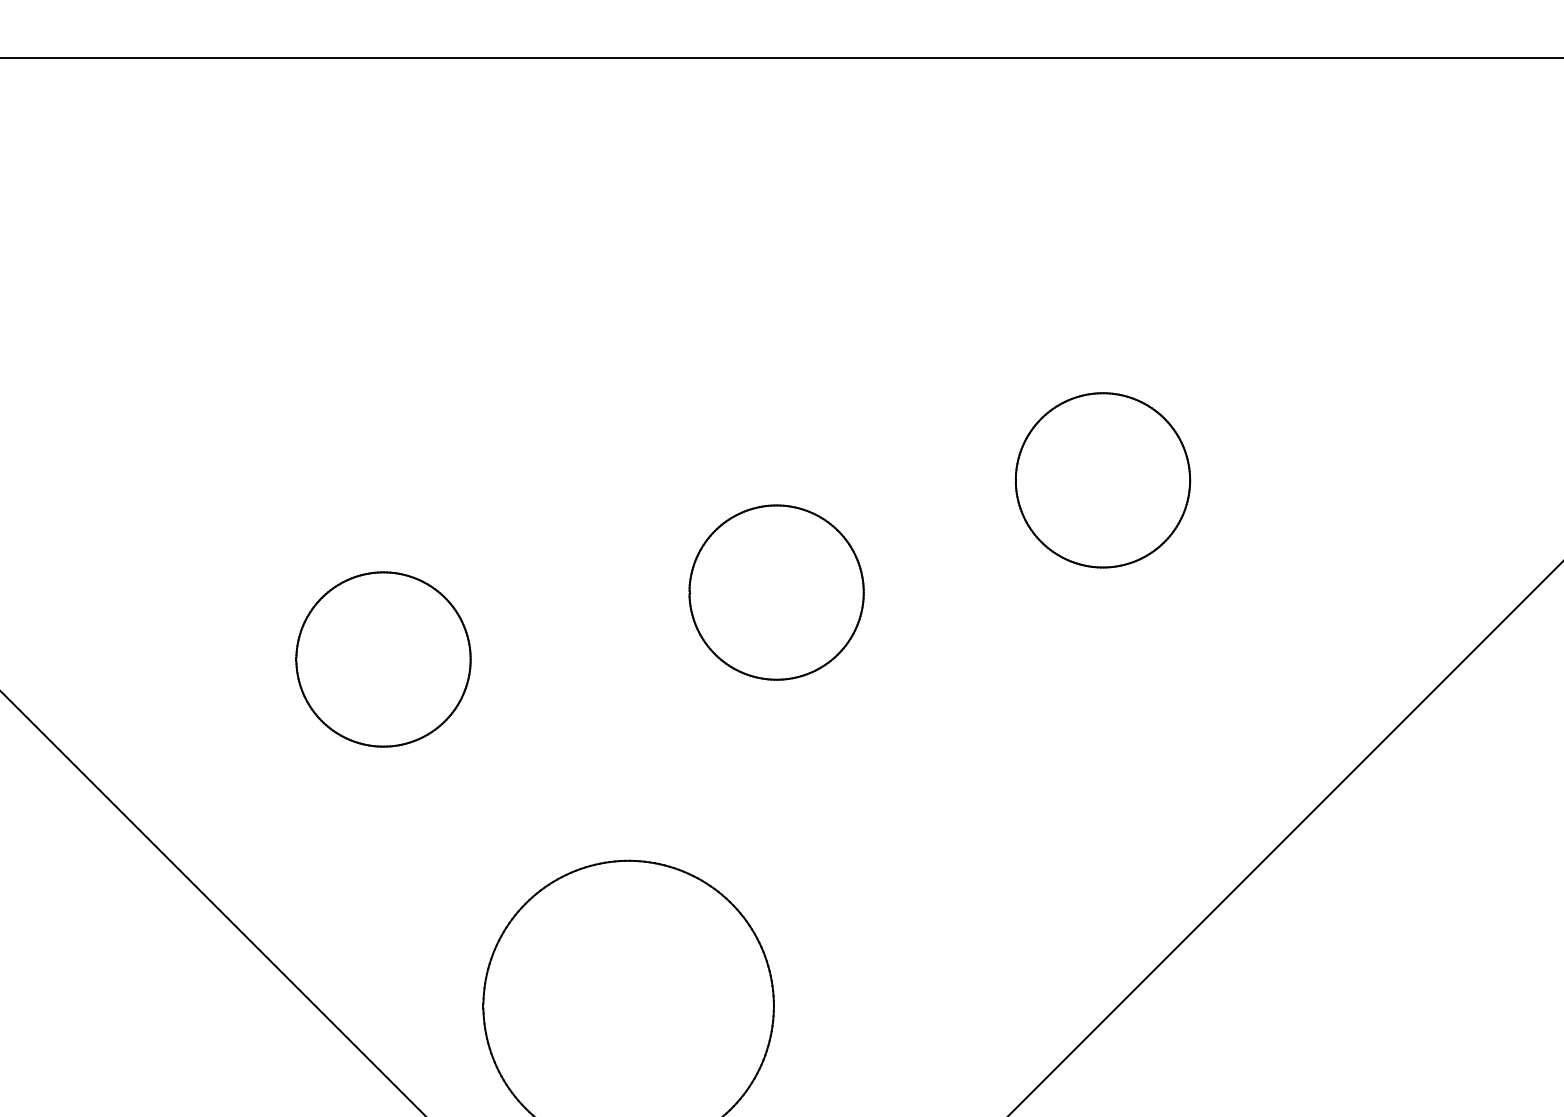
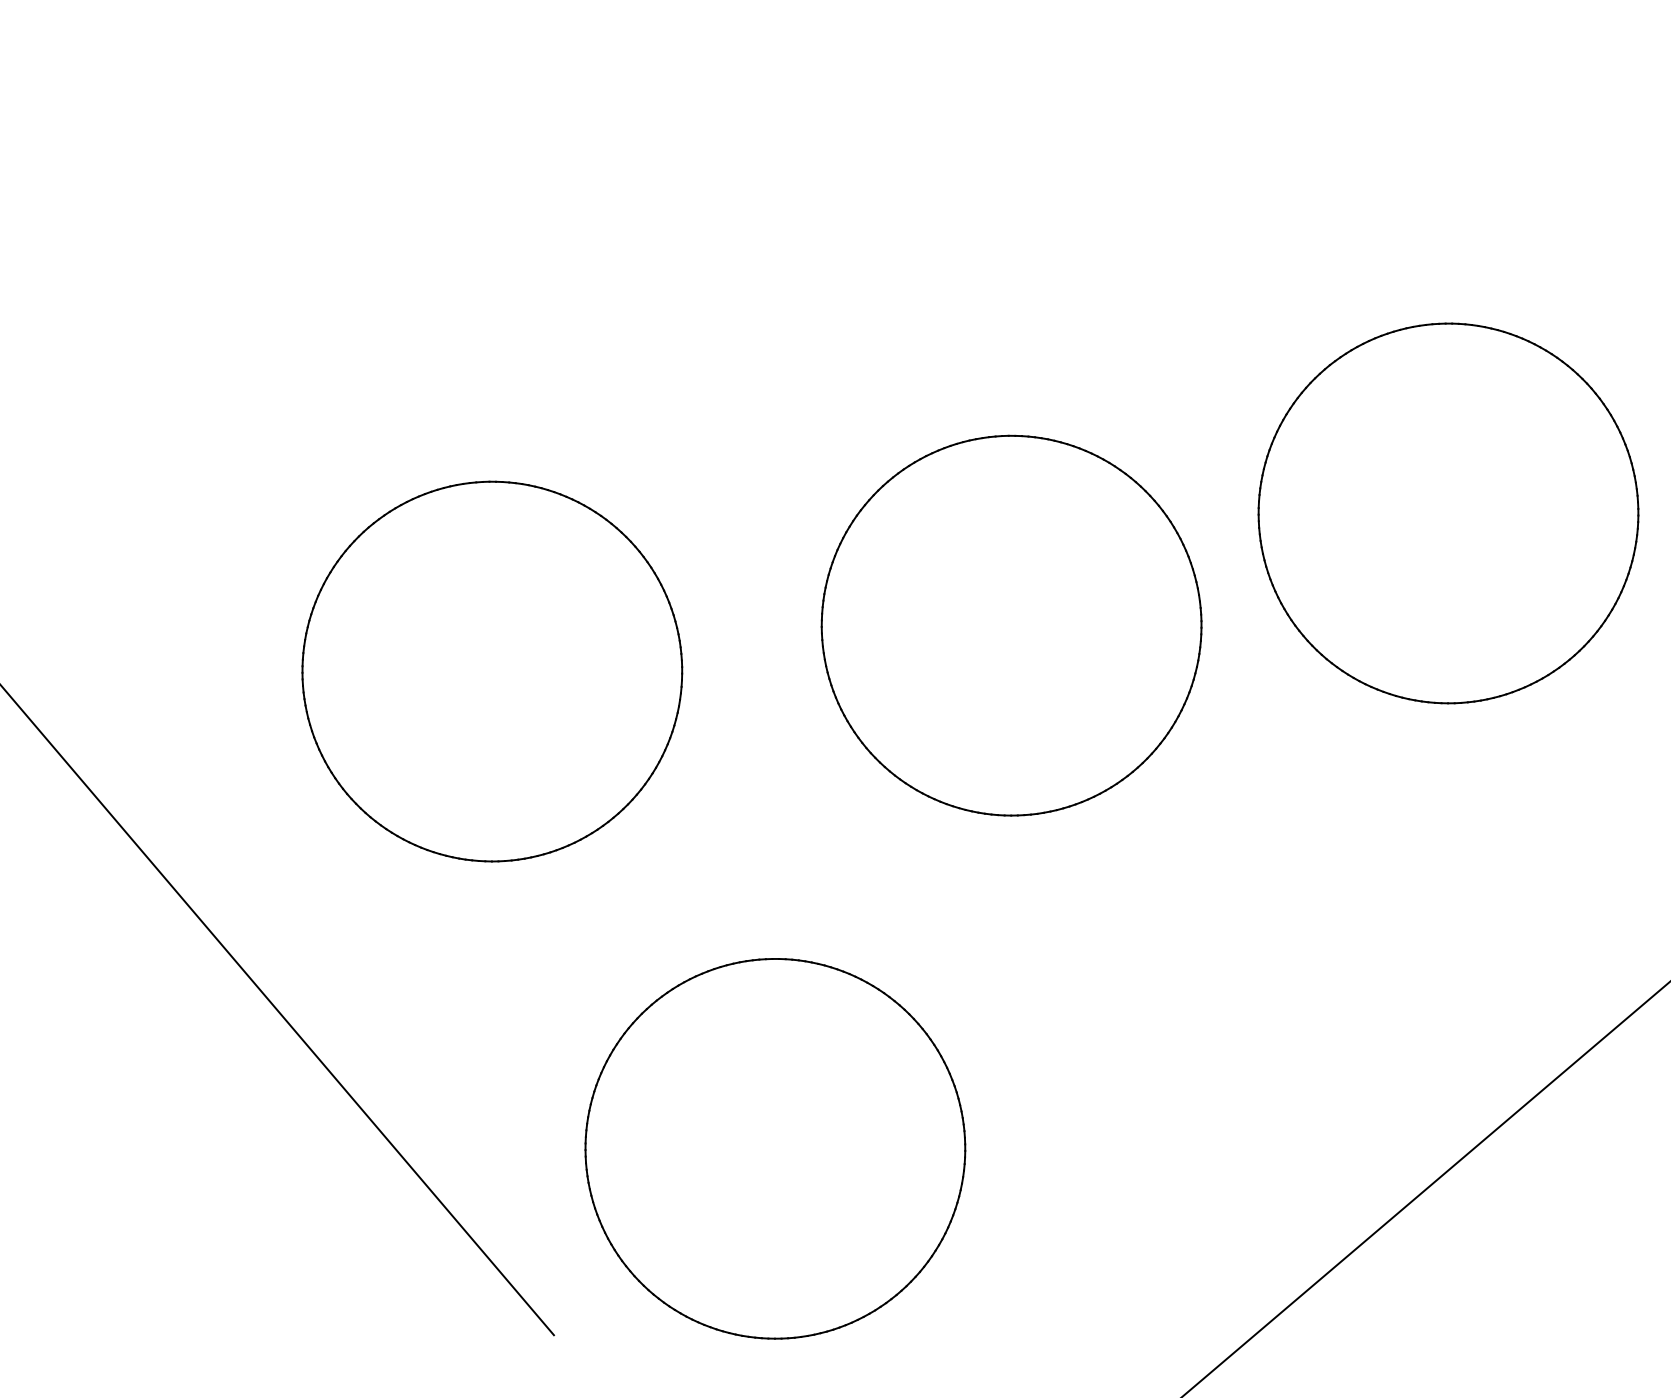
part: (1102, 480) -> (1447, 513), size x1.67
part: (776, 592) -> (1011, 625), size x1.67
part: (383, 659) -> (492, 671), size x1.67

